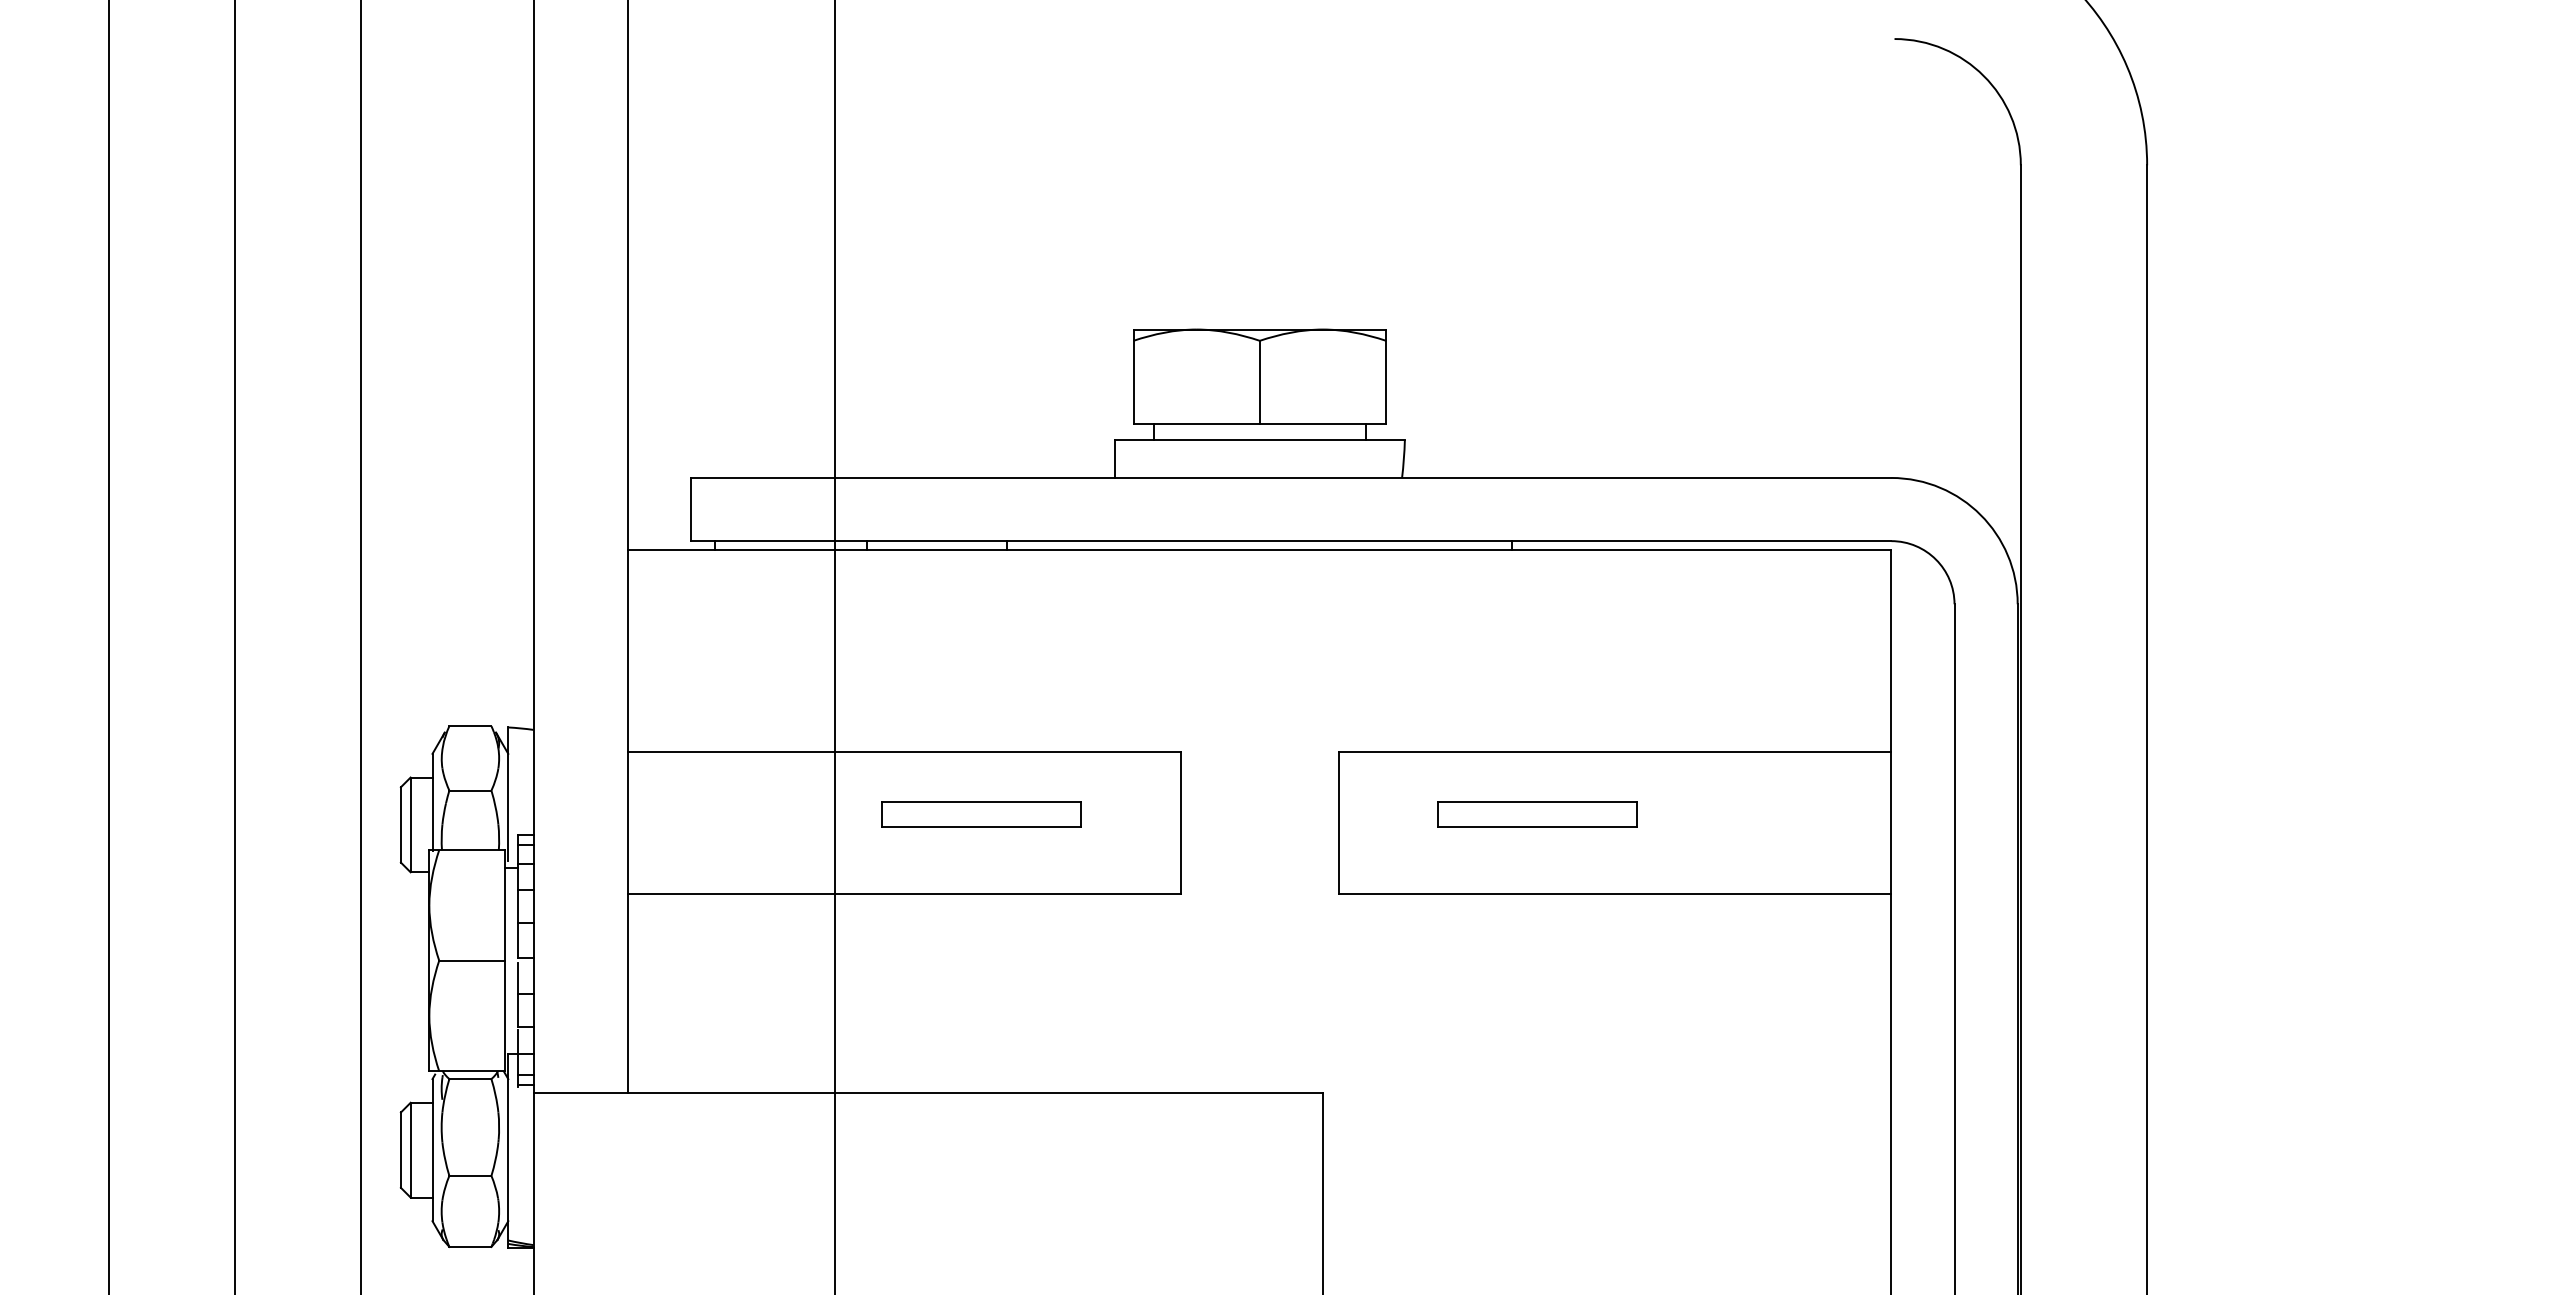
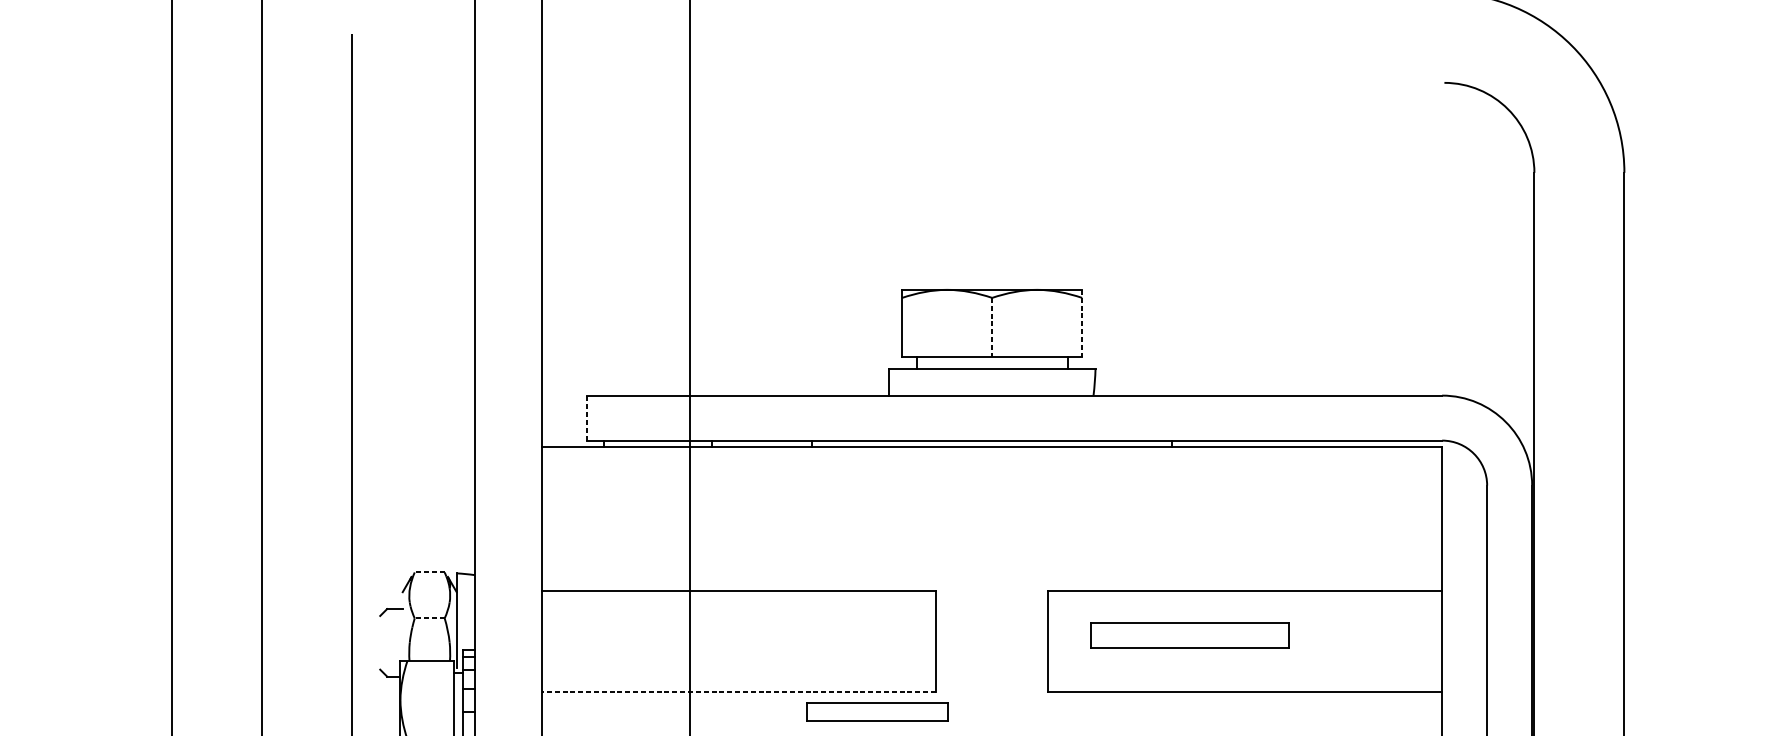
line: (1386, 377) -> (1082, 324), solid -> dashed
line: (1259, 382) -> (991, 327), solid -> dashed
line: (691, 509) -> (587, 418), solid -> dashed
line: (469, 726) -> (429, 572), solid -> dashed
line: (469, 790) -> (429, 618), solid -> dashed
line: (432, 802) -> (402, 626), removed
part: (981, 814) -> (877, 712), moved
part: (1537, 814) -> (1190, 635), size x1.4
line: (400, 824) -> (379, 642), removed
line: (410, 824) -> (387, 642), removed
line: (904, 894) -> (739, 692), solid -> dashed

